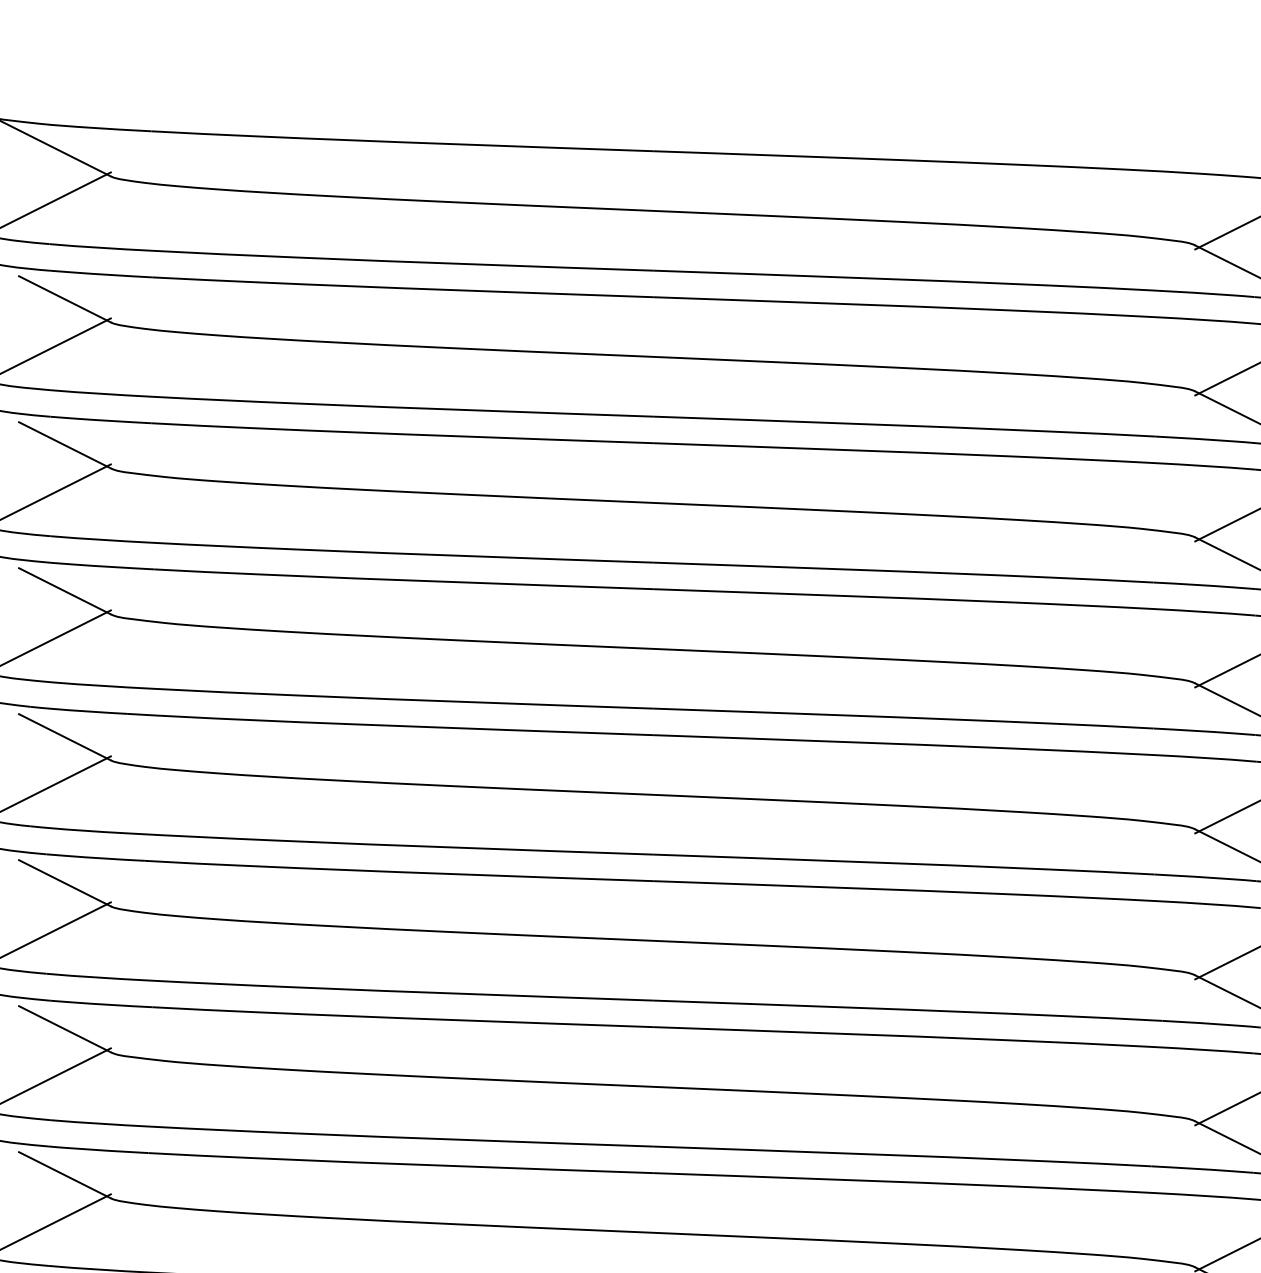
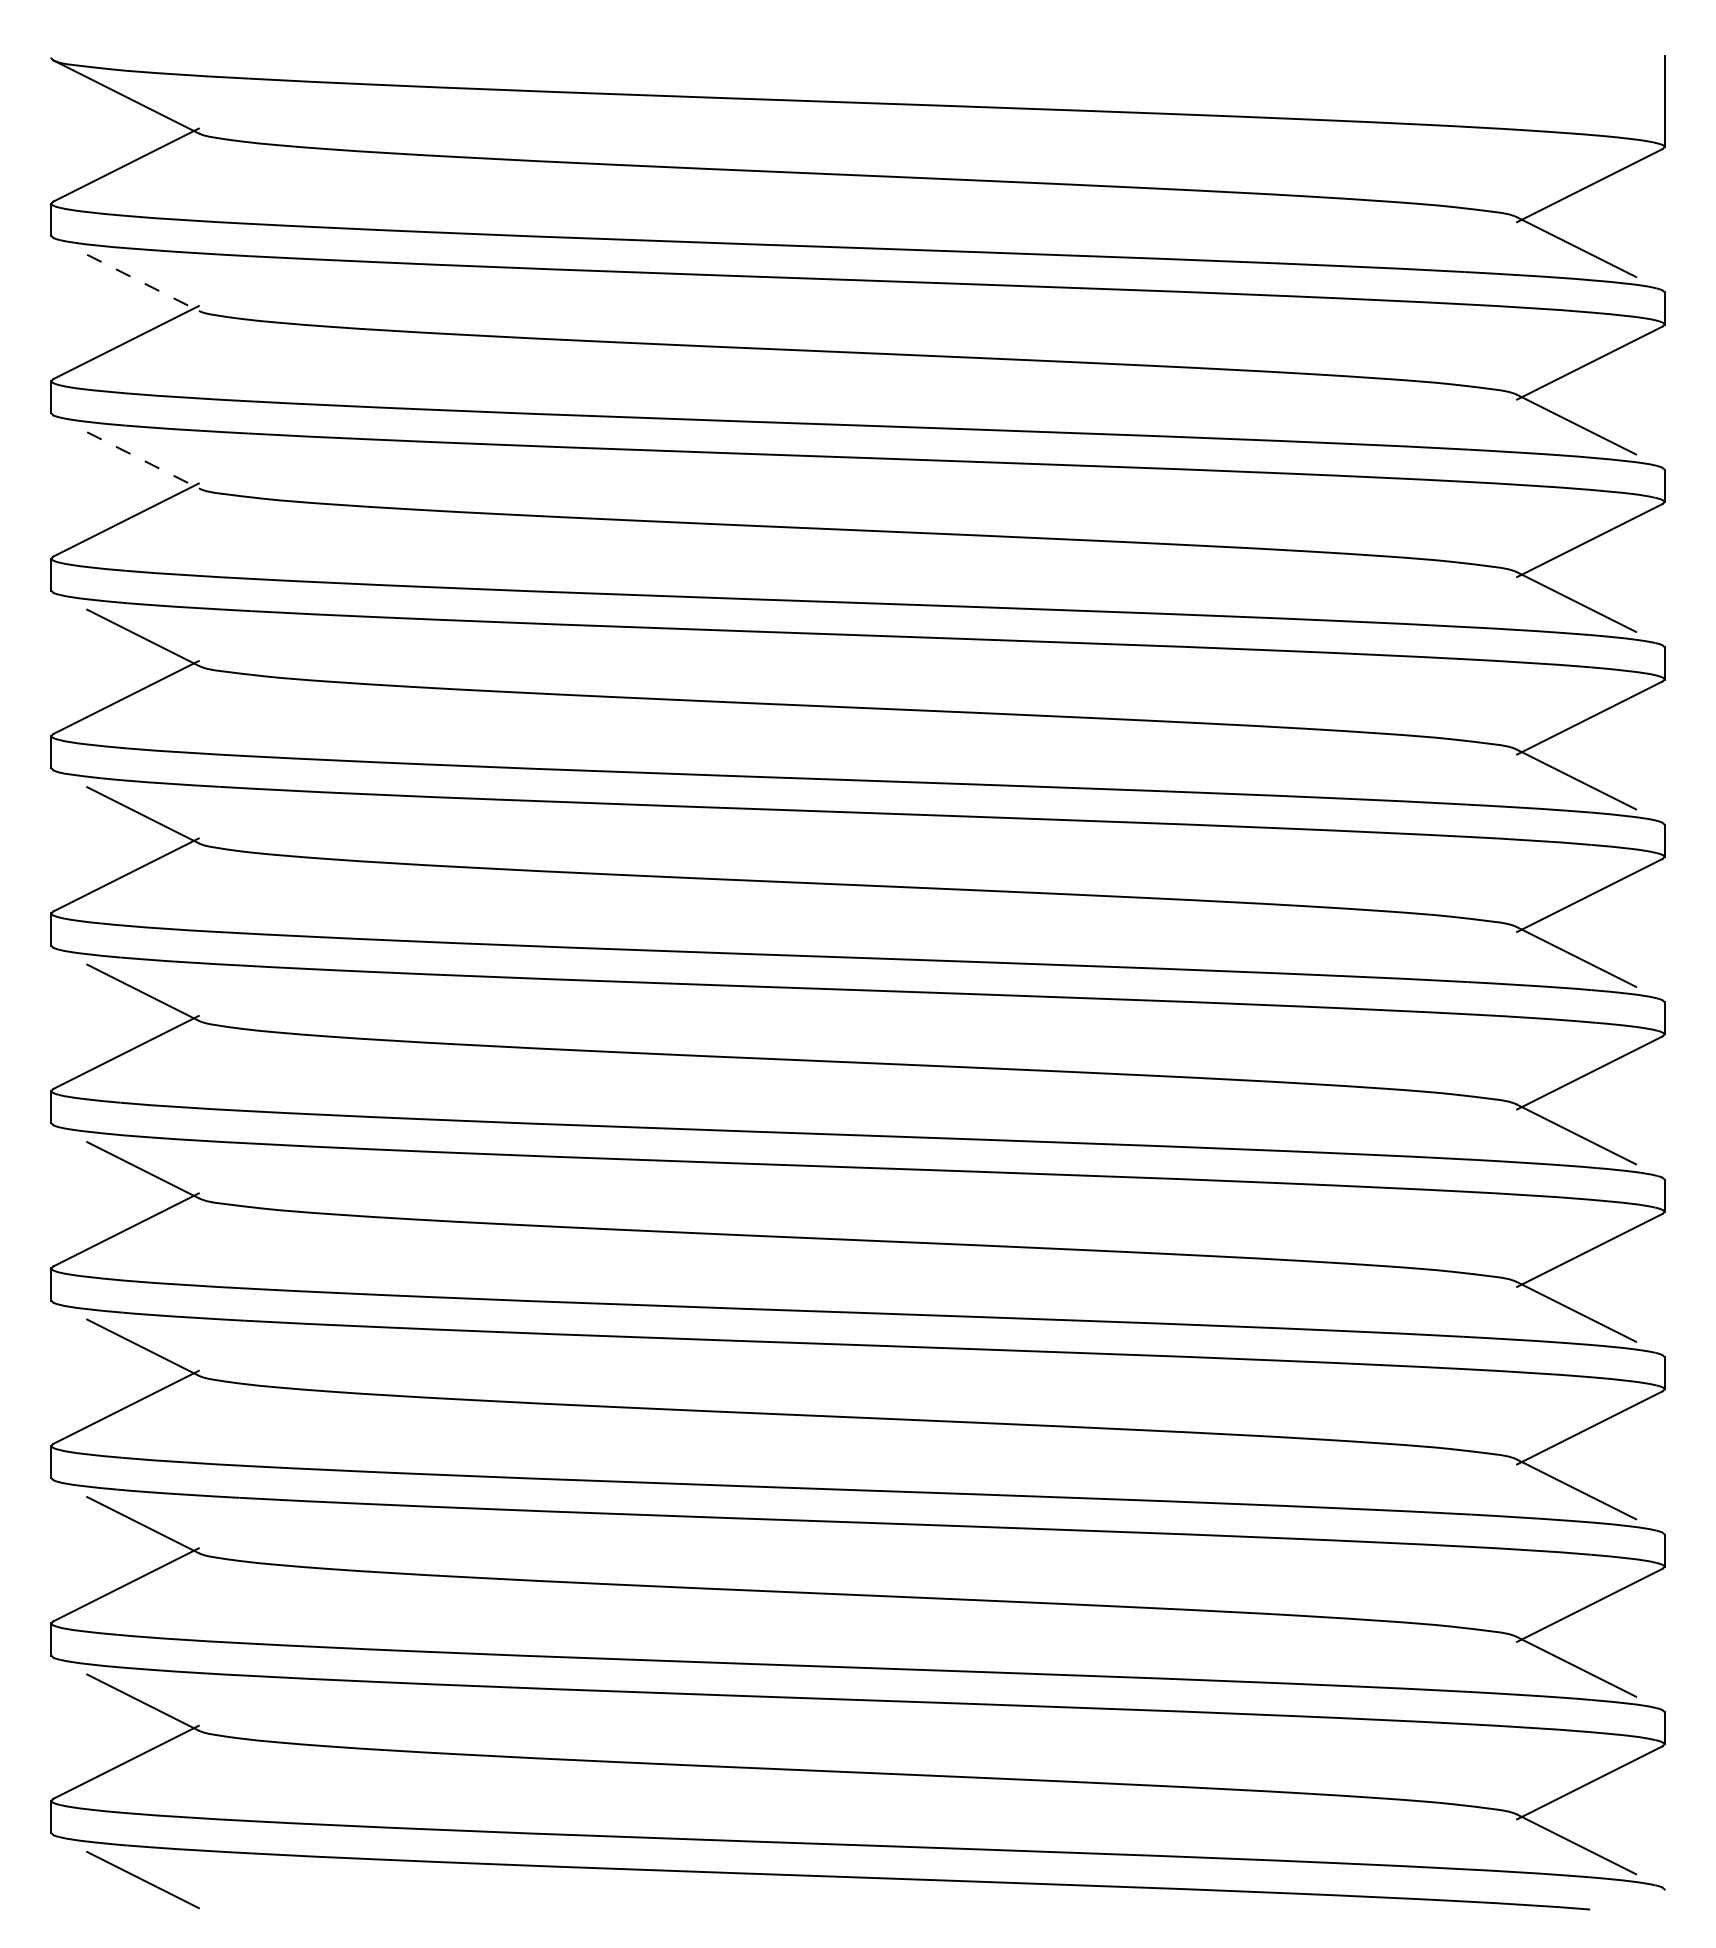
line: (65, 299) -> (143, 283), solid -> dashed
line: (65, 445) -> (143, 460), solid -> dashed

